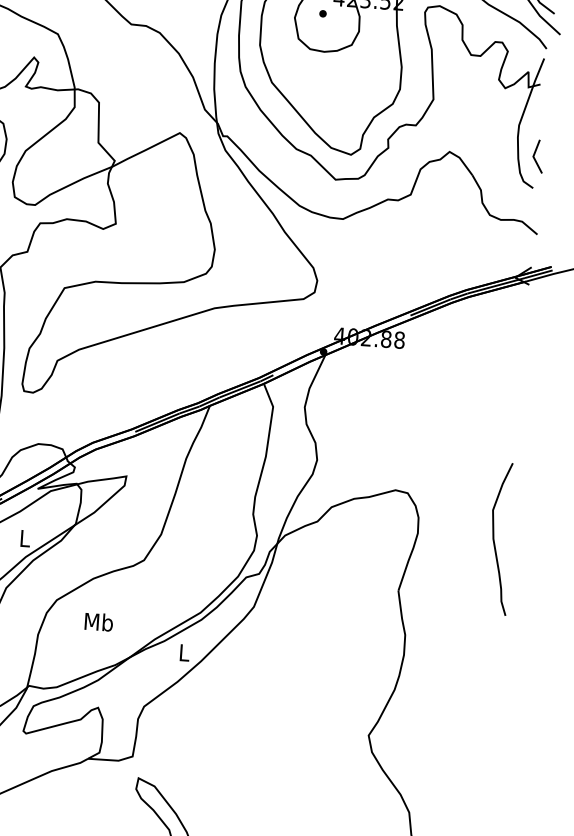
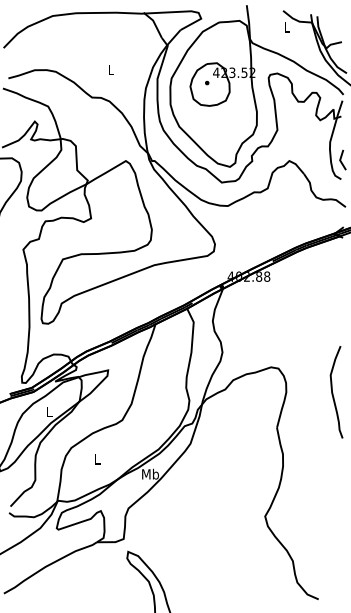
text: (98, 622) -> (97, 459), Mb -> L
text: (184, 651) -> (150, 473), L -> Mb

